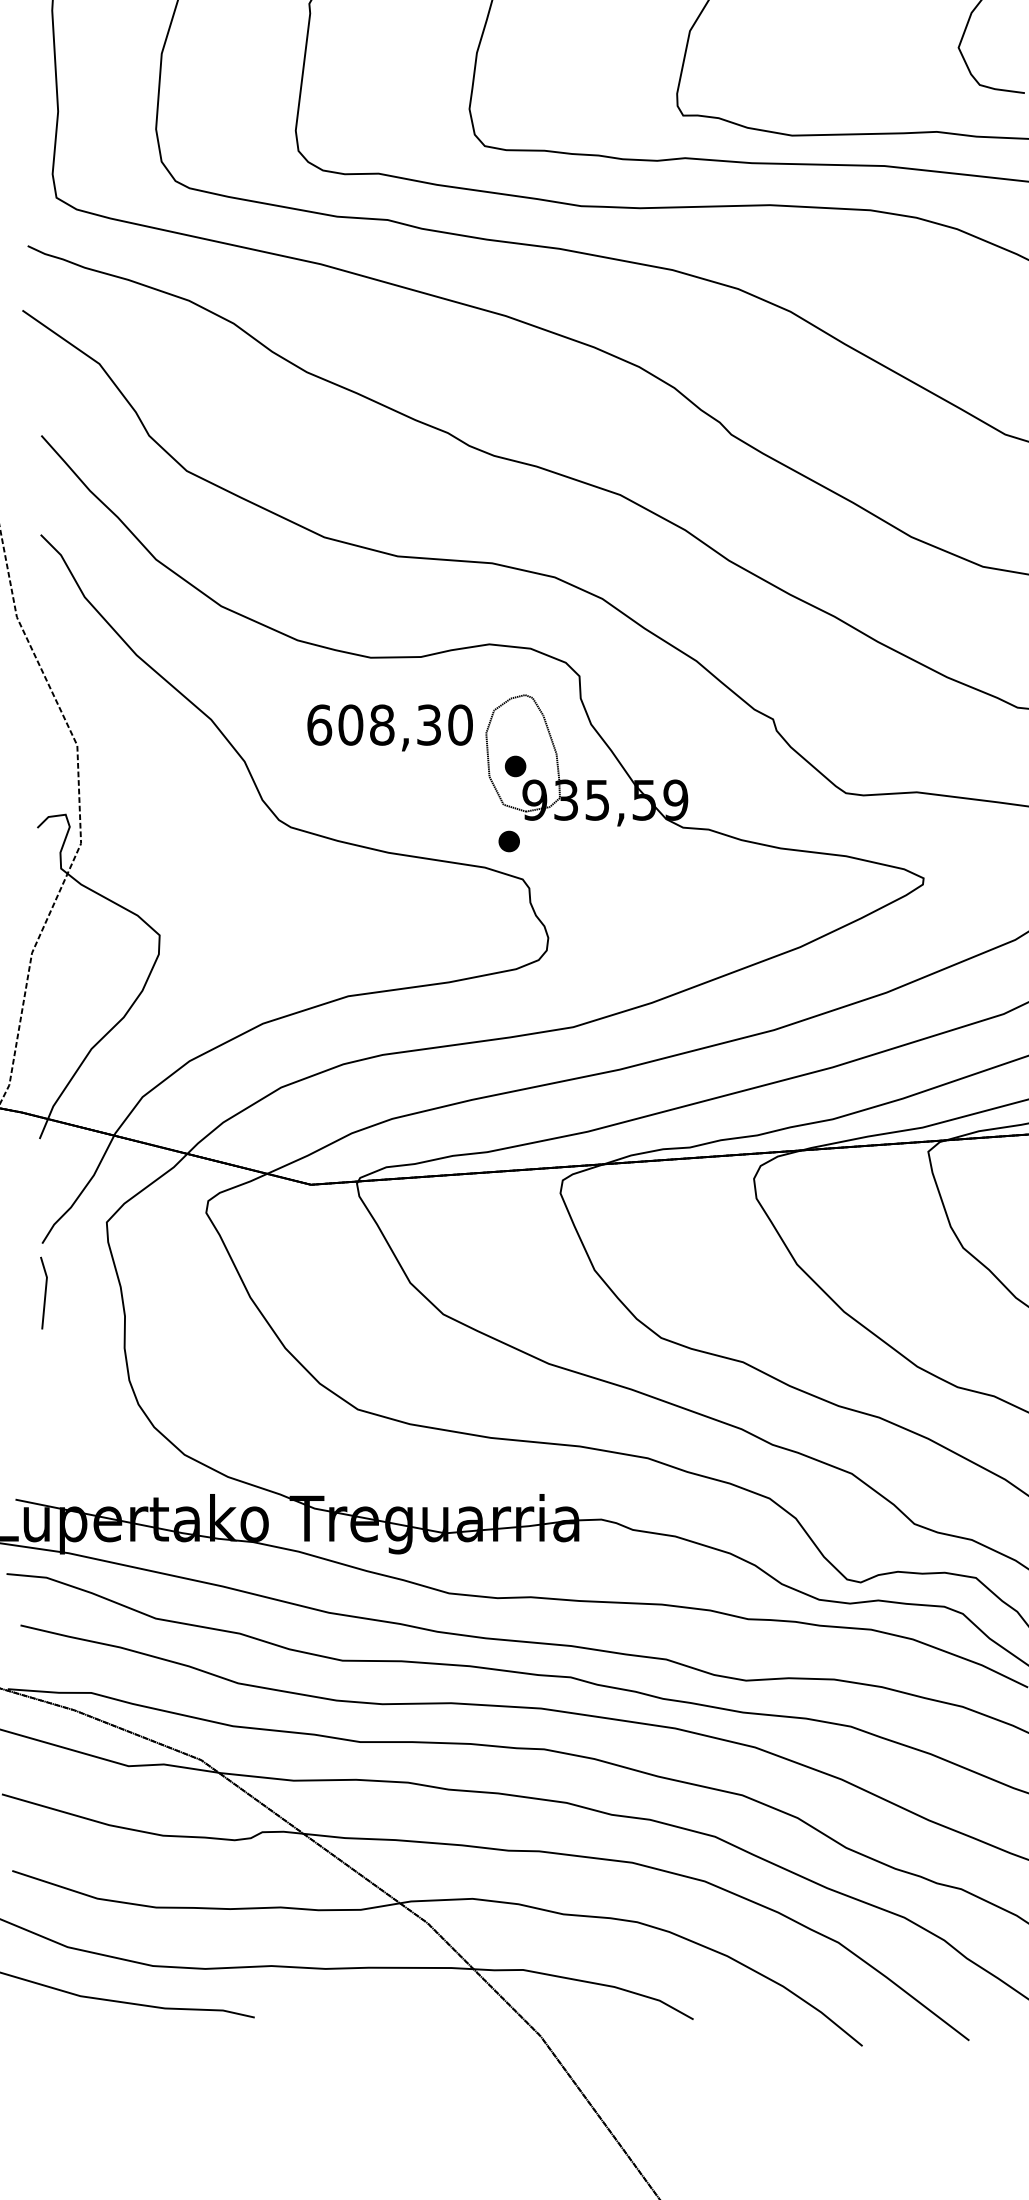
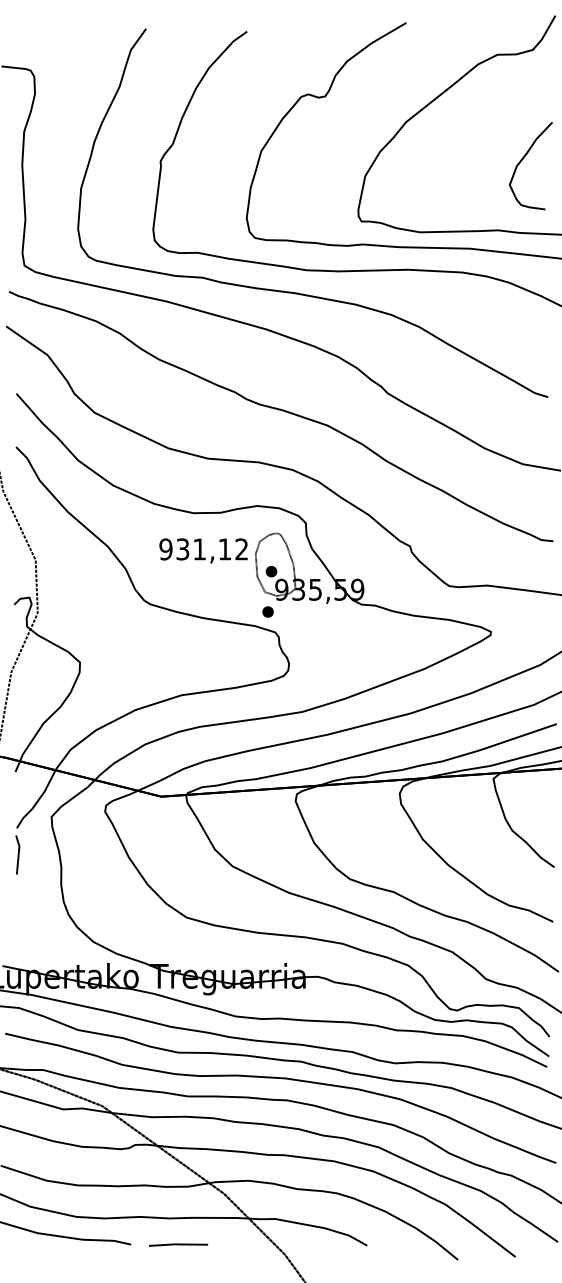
text: (389, 725) -> (203, 549), 608,30 -> 931,12
line: (342, 2017) -> (178, 1244), added

